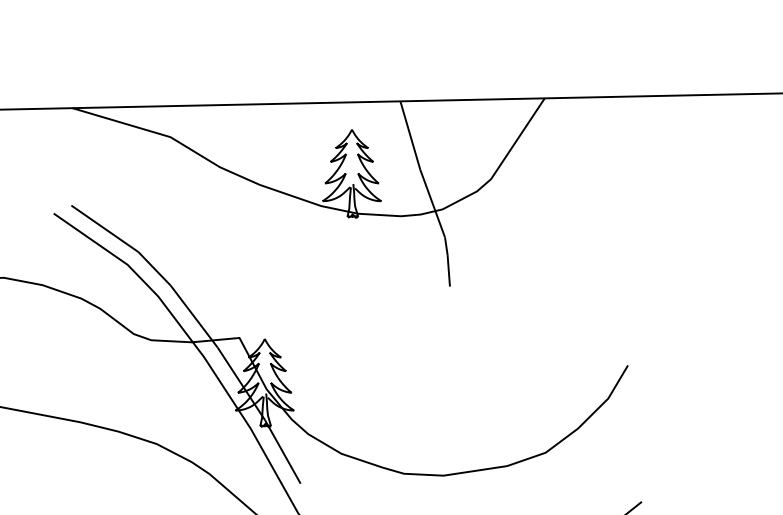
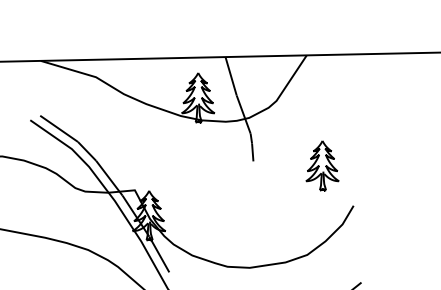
part: (572, 293) -> (322, 165), added

